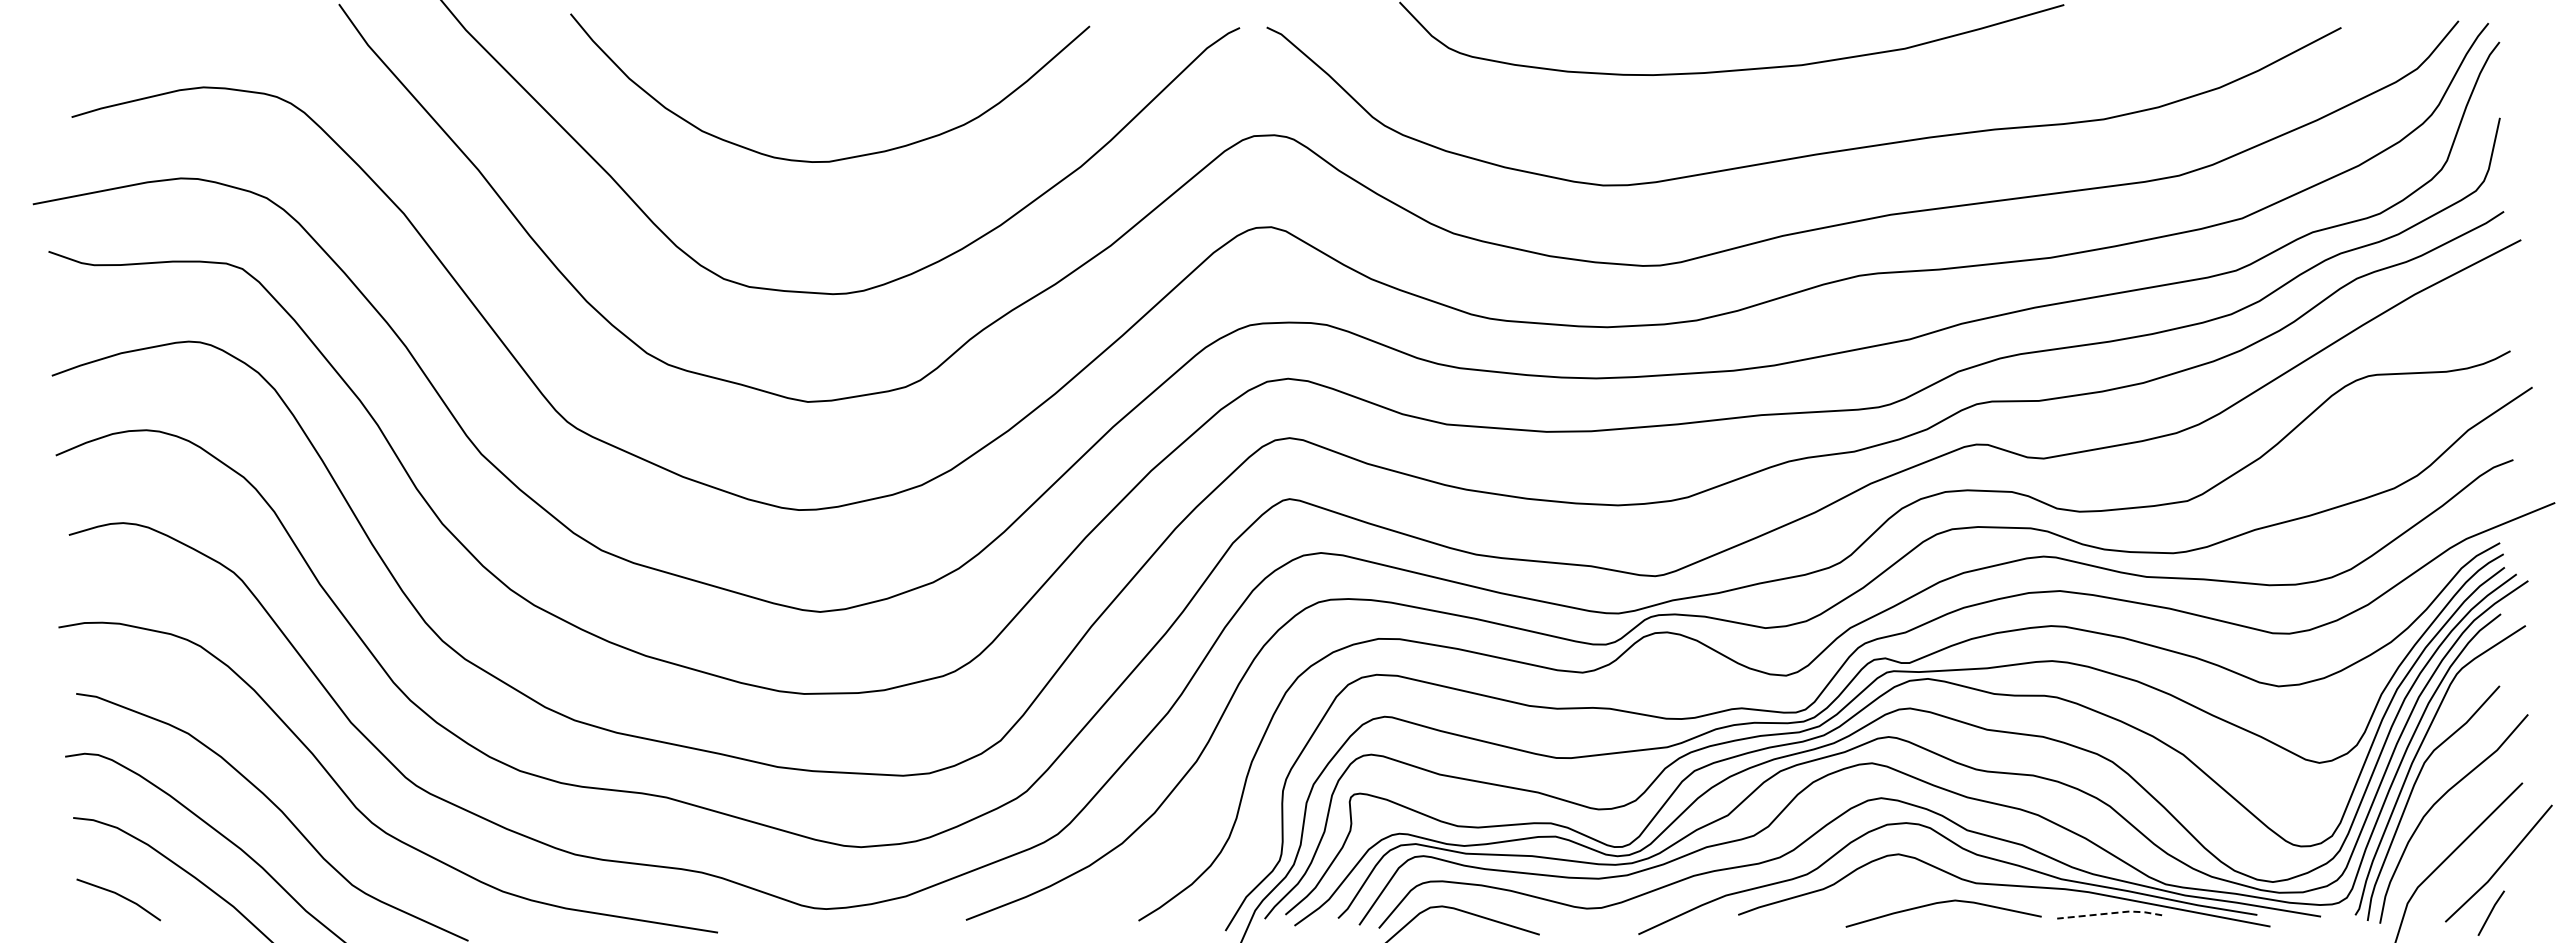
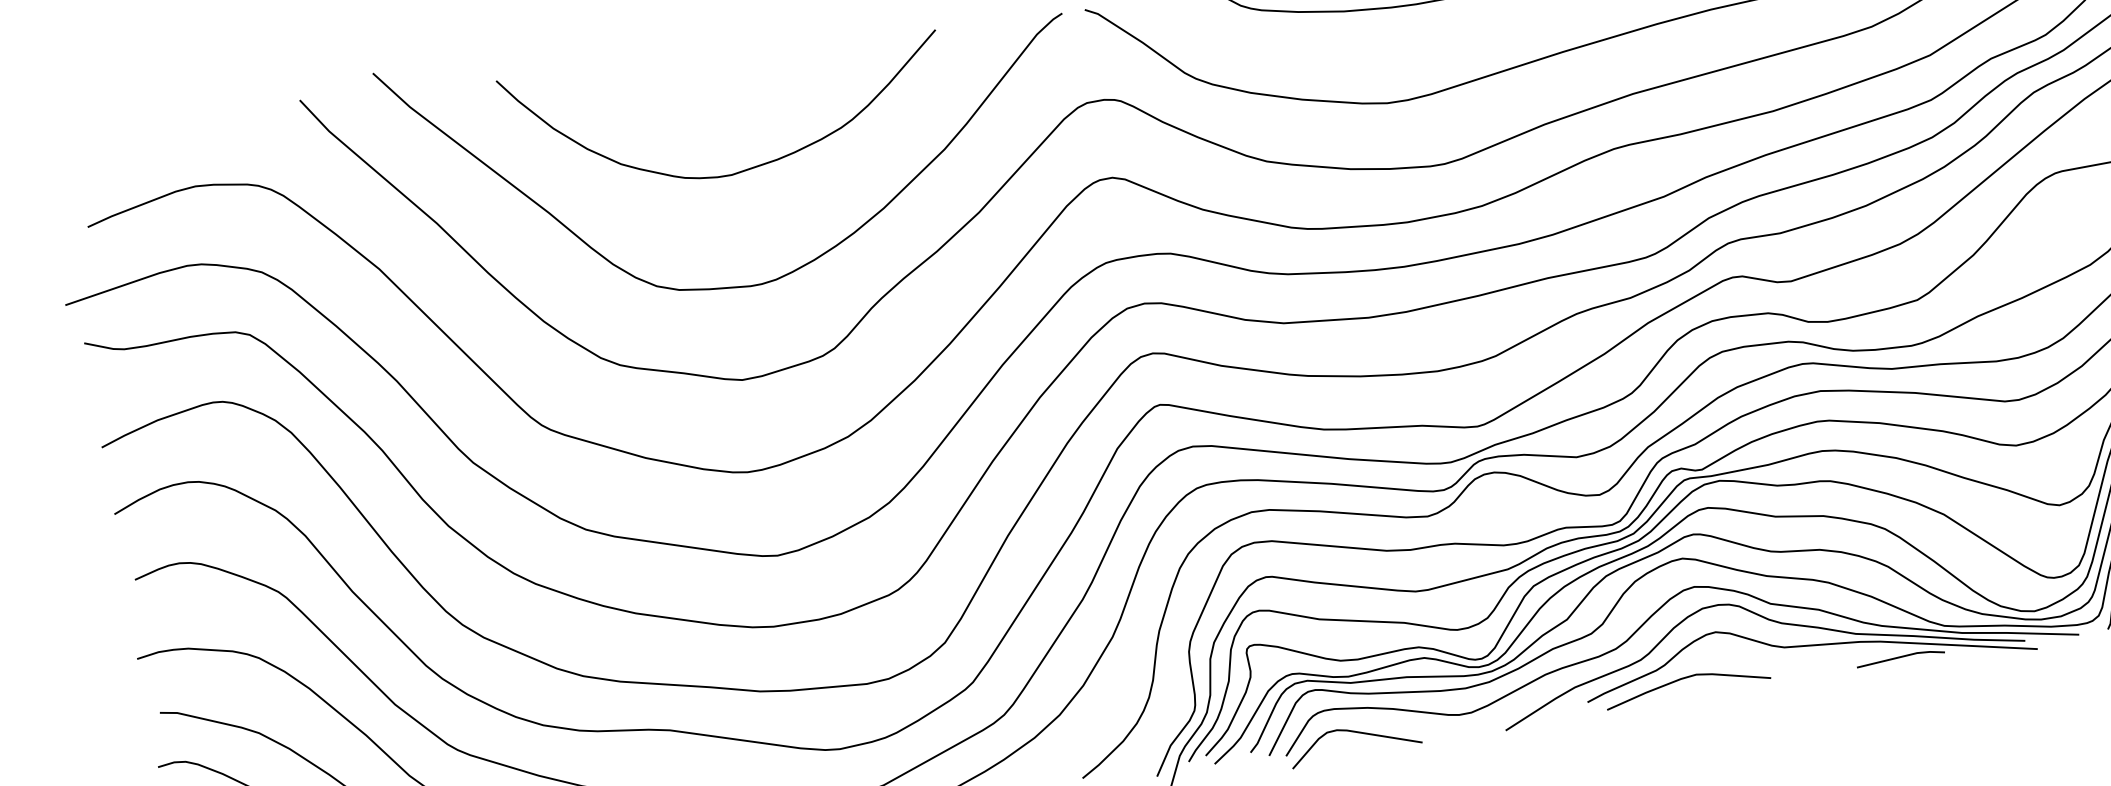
curve: (1942, 903) -> (1685, 678), moved
line: (2110, 913) -> (1901, 657), dashed -> solid

